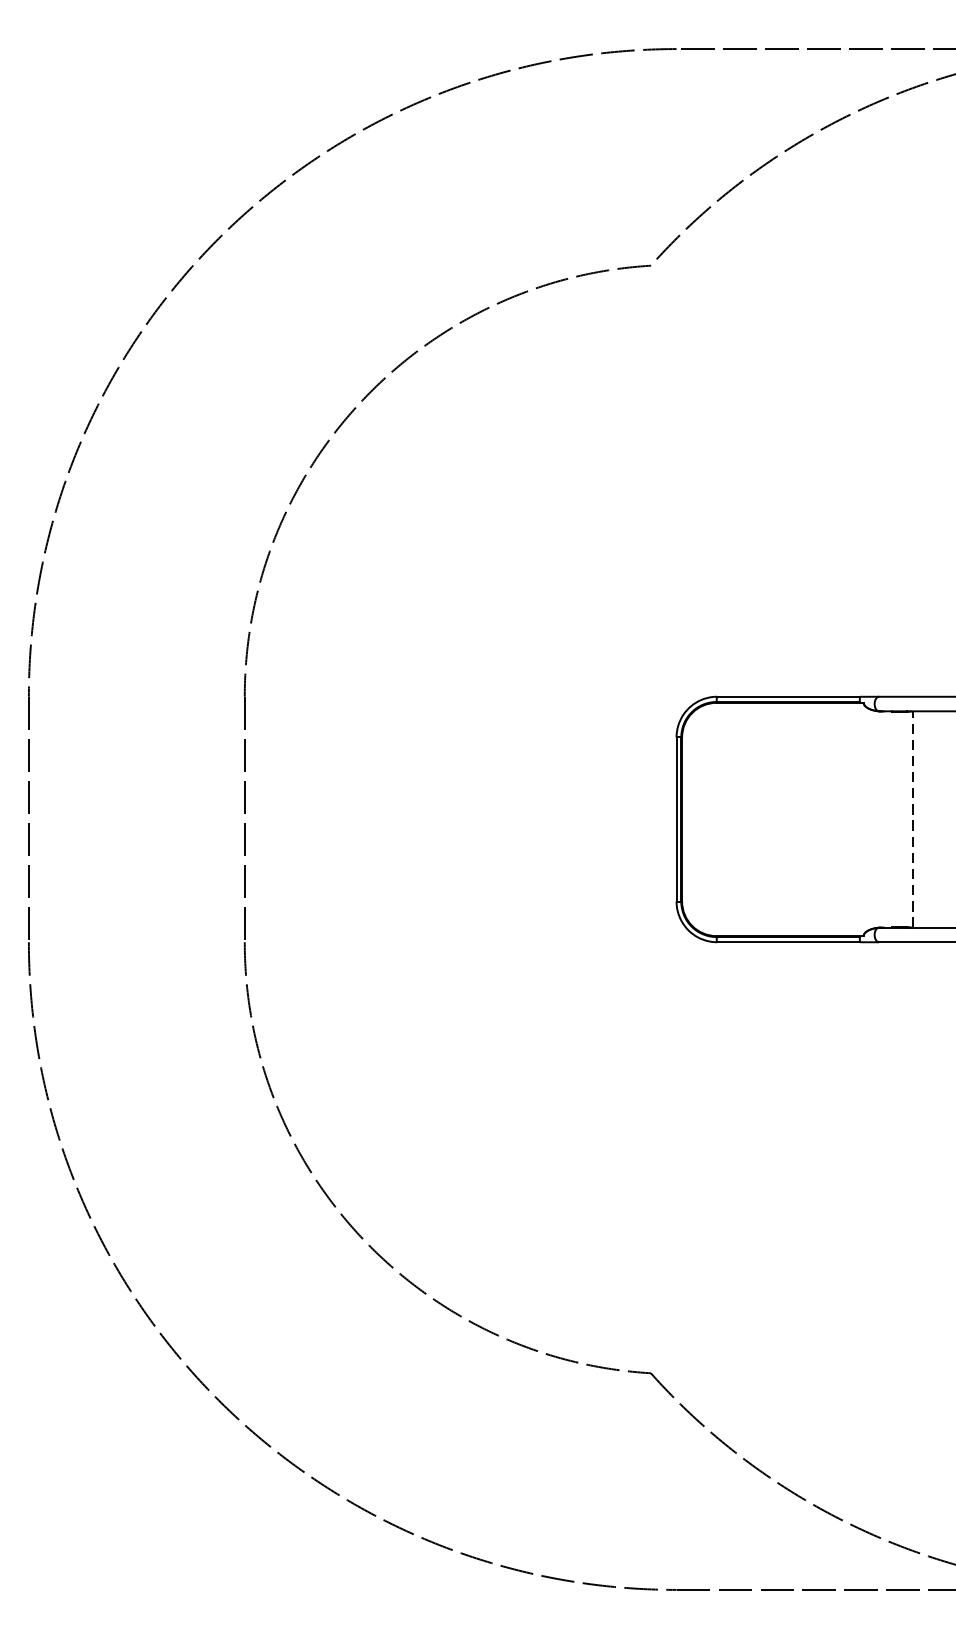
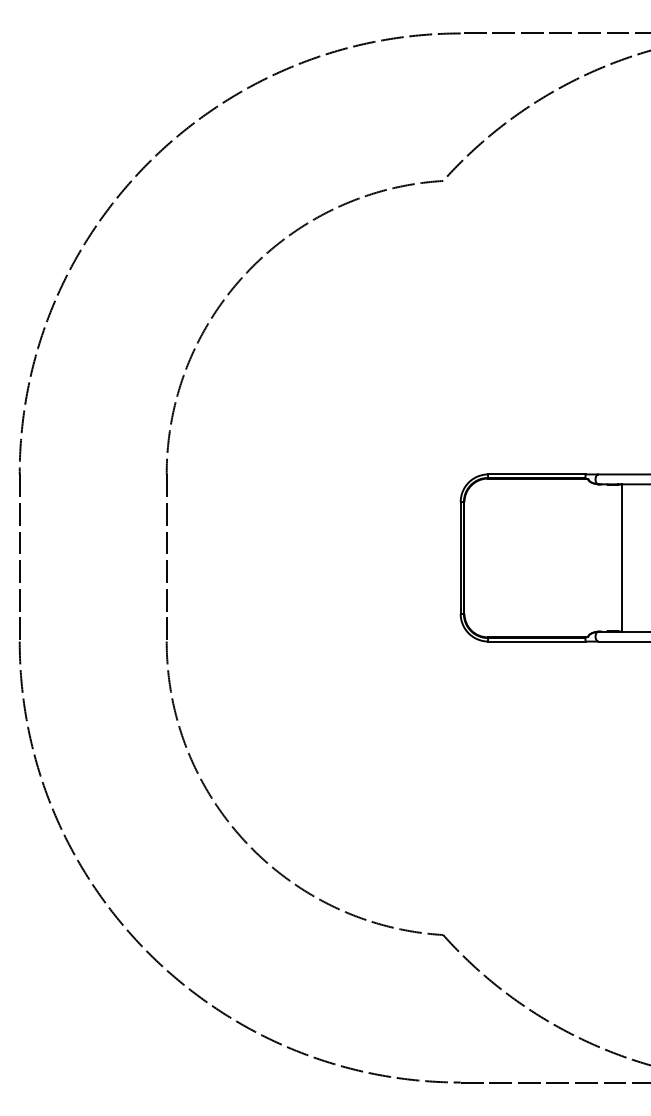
line: (912, 820) -> (621, 558), dashed -> solid

